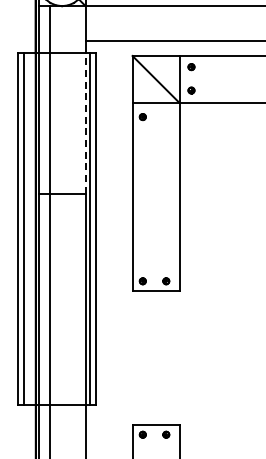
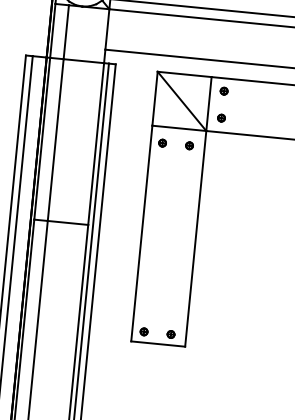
part: (166, 117) -> (189, 146), added
line: (85, 122) -> (96, 142), dashed -> solid

